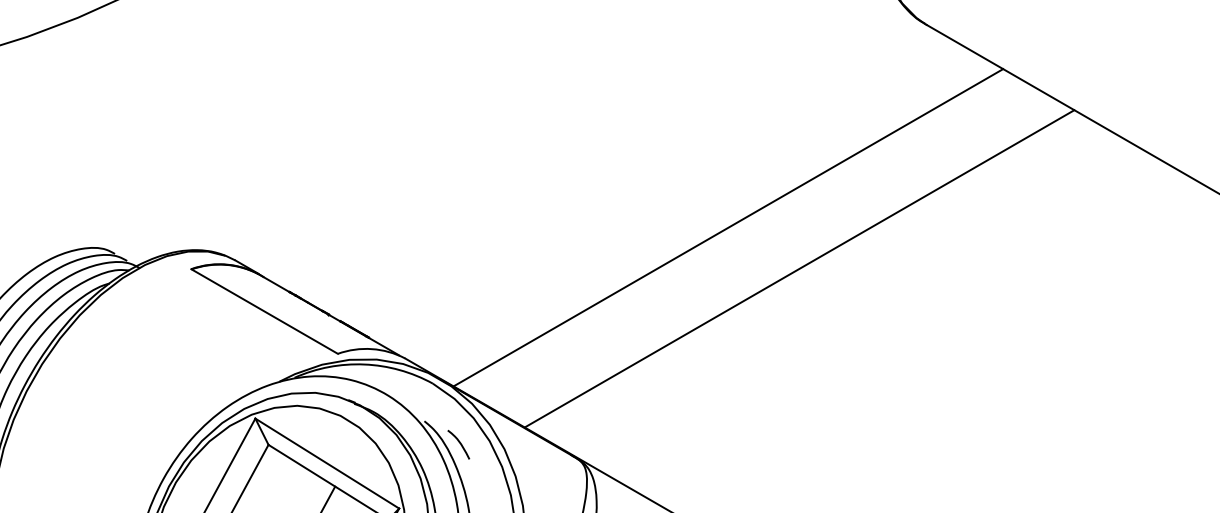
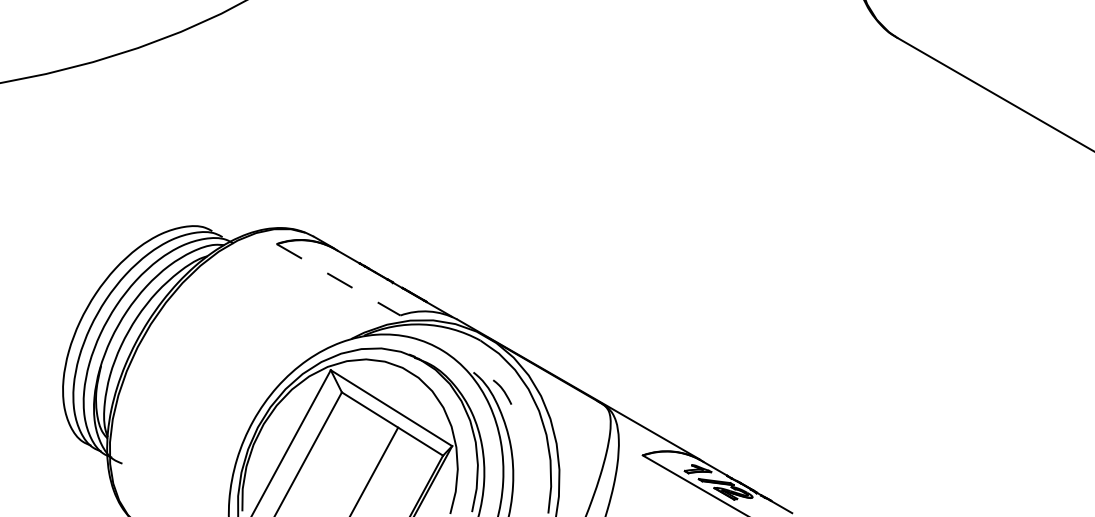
line: (728, 228) -> (730, 209), removed
line: (799, 268) -> (790, 243), removed
line: (265, 312) -> (339, 280), solid -> dashed

